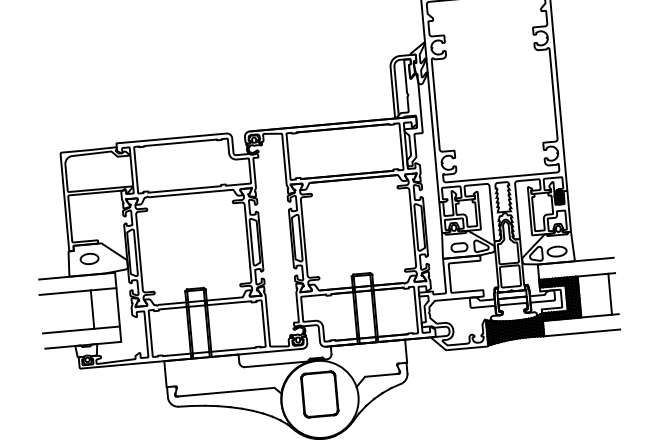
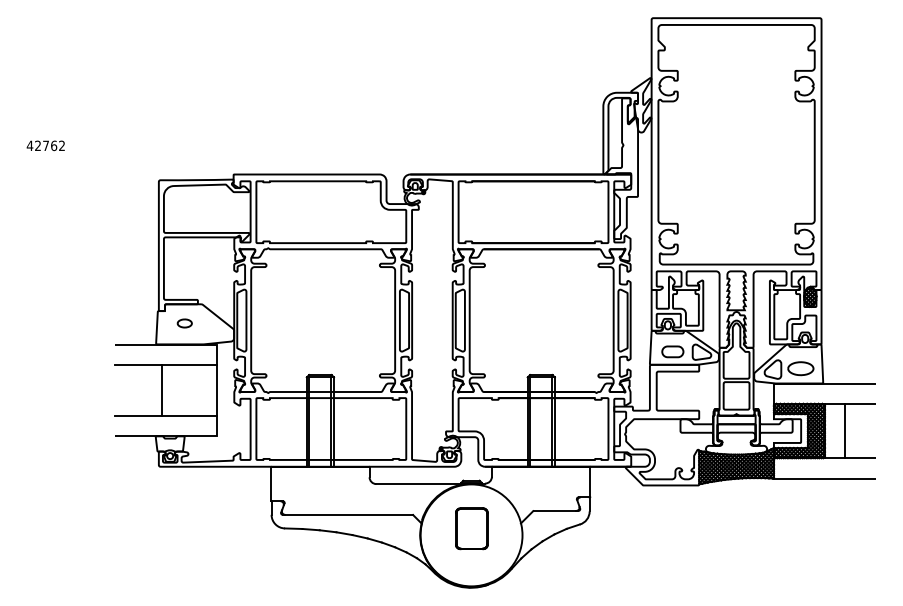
part: (89, 259) -> (184, 323), size x0.6
line: (609, 293) -> (844, 430), moved
line: (92, 308) -> (161, 389), moved
part: (319, 394) -> (471, 528), size x0.7

